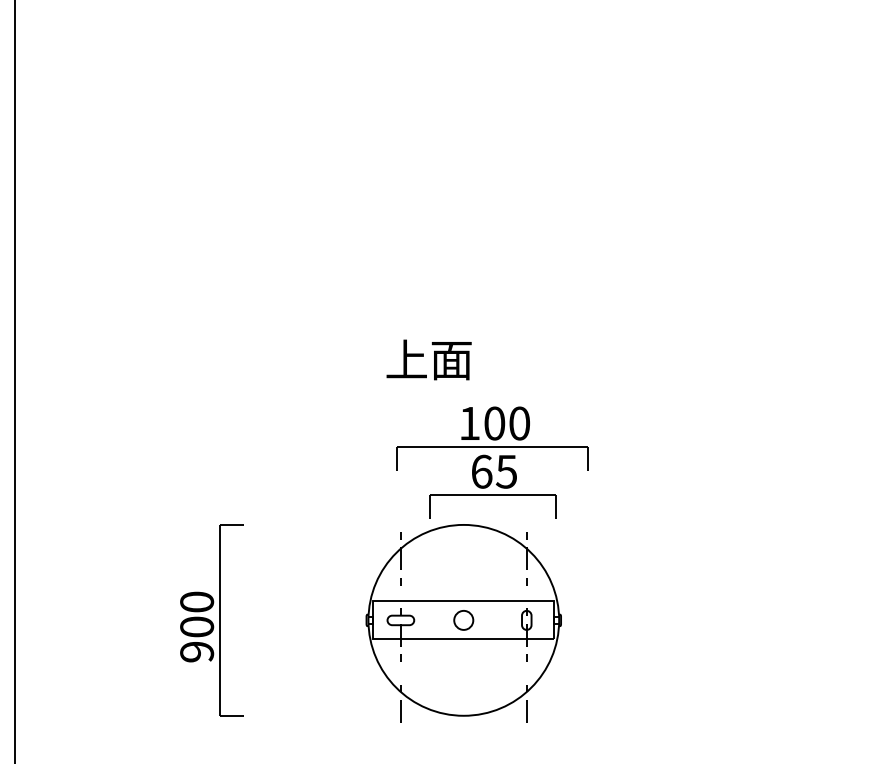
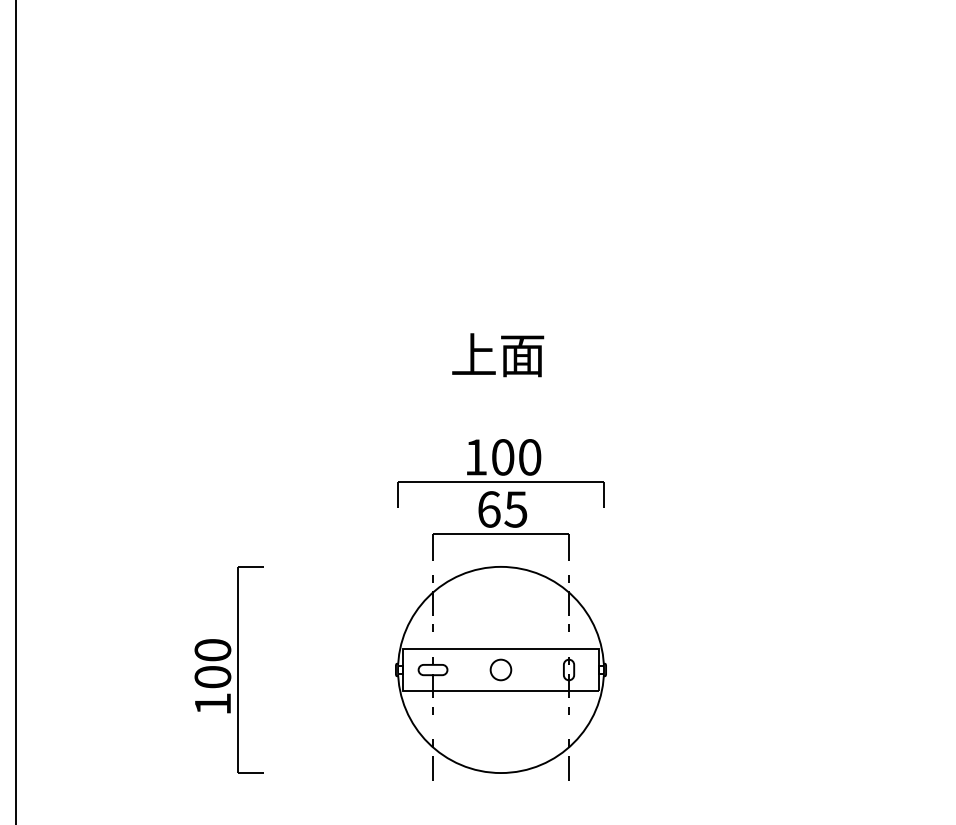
text: (428, 359) -> (497, 354), moved
part: (492, 462) -> (500, 499), moved
text: (197, 652) -> (213, 704), 900 -> 100

